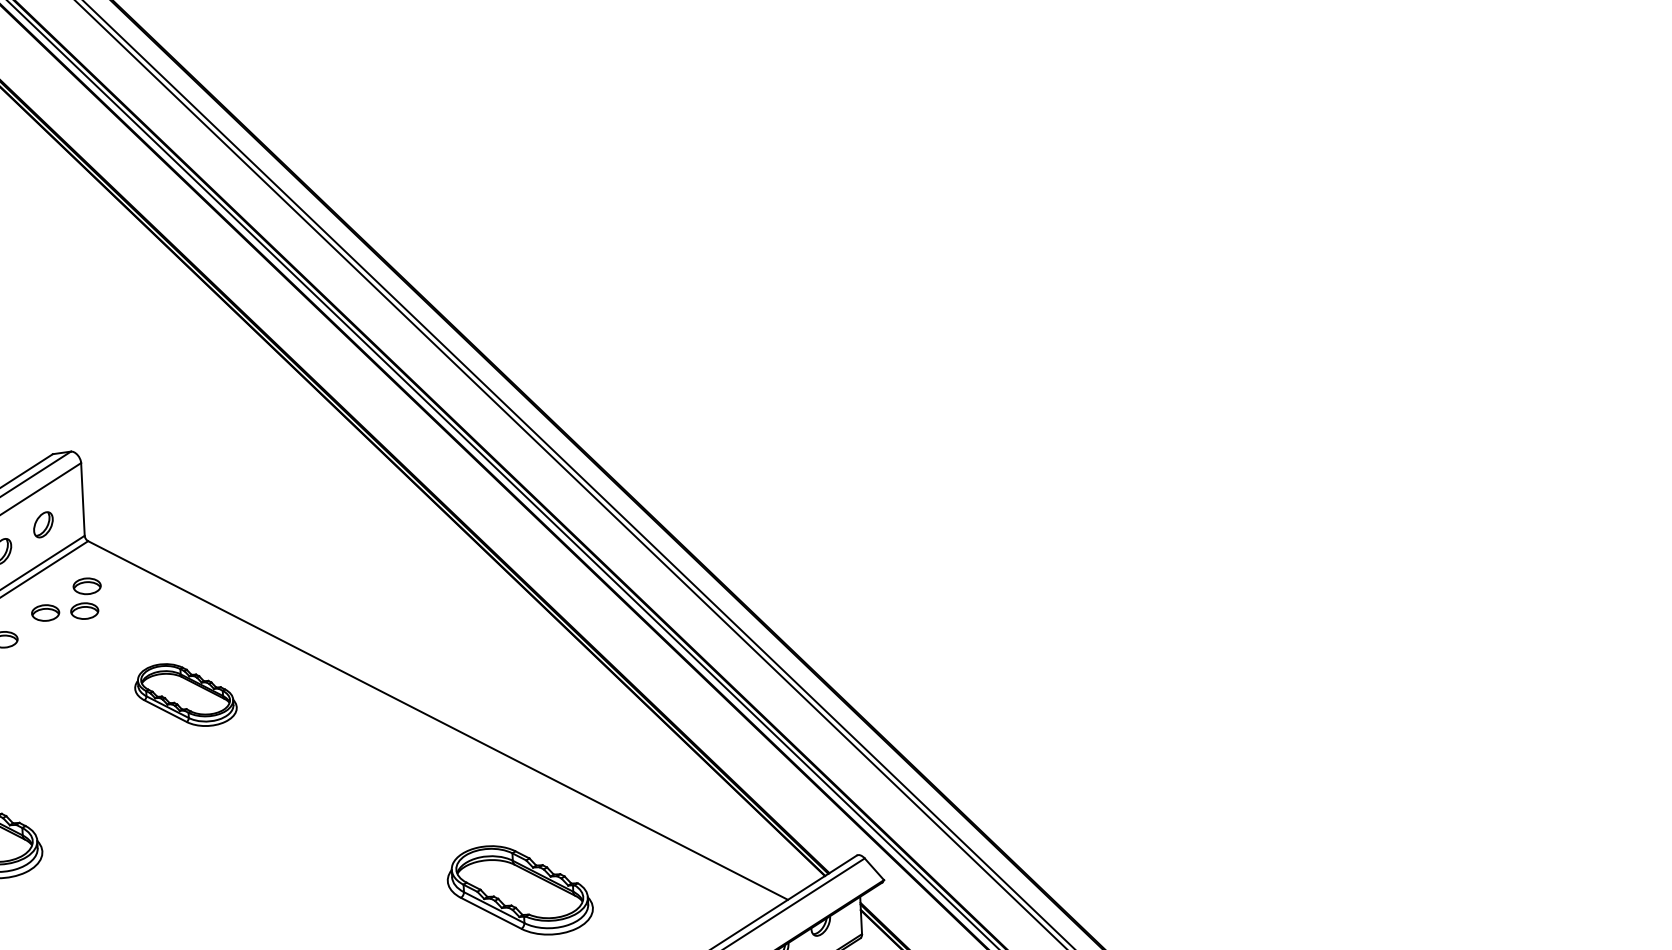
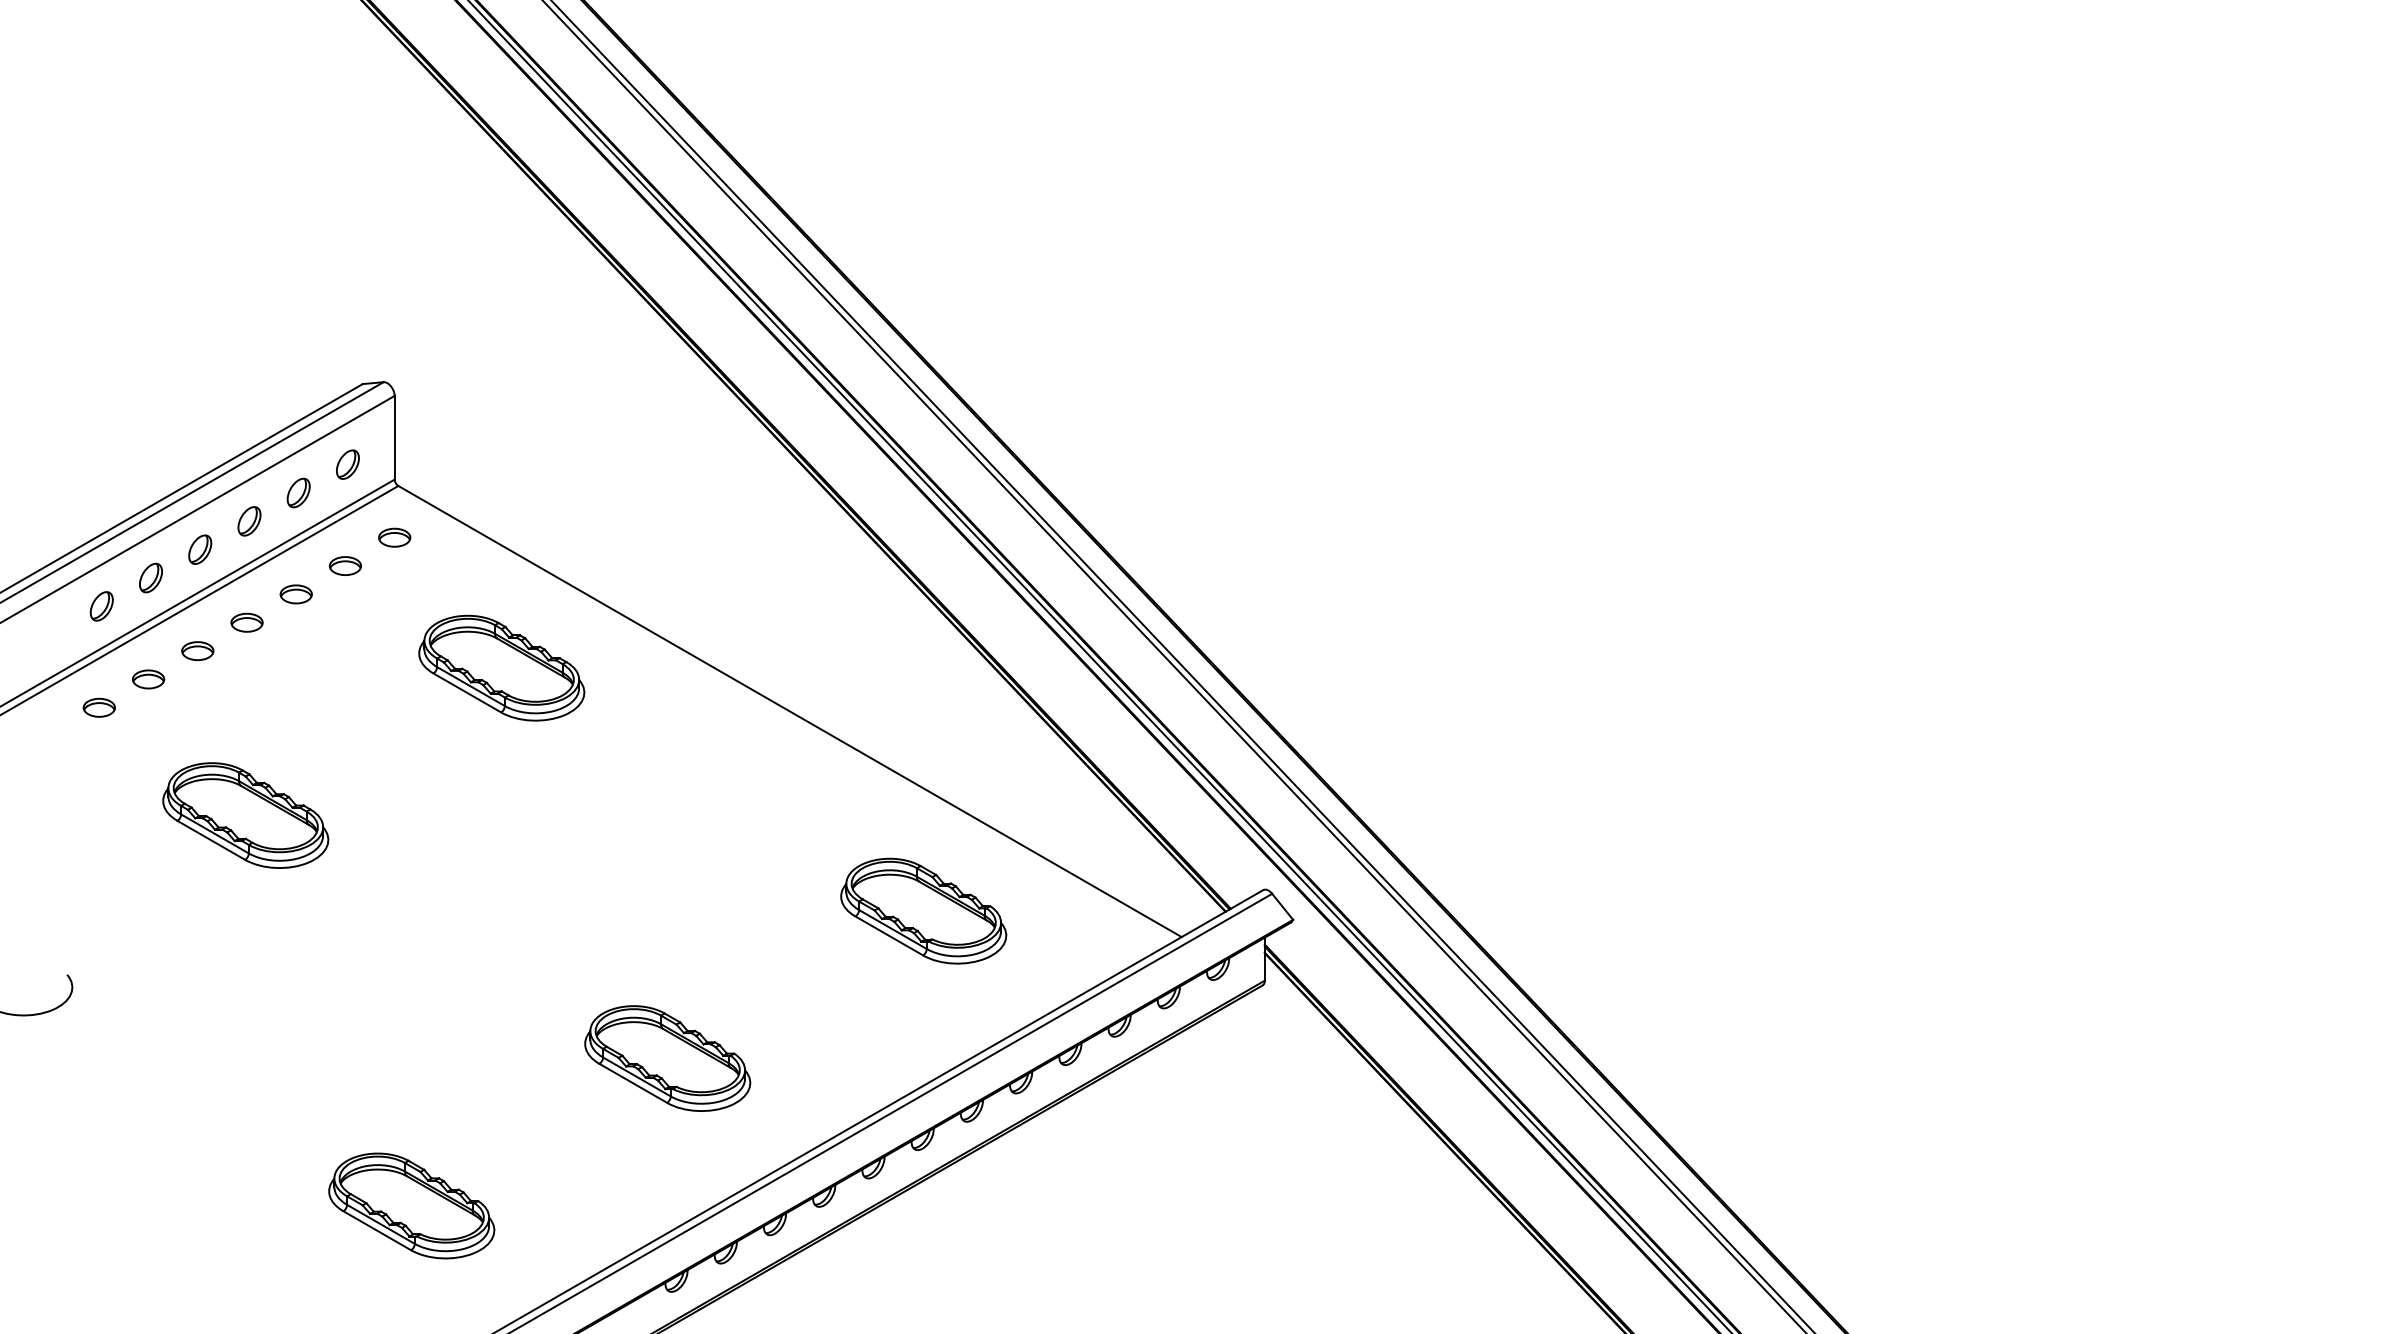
part: (83, 610) -> (389, 565), removed
part: (185, 694) -> (501, 667), size x1.43
part: (519, 889) -> (923, 910), moved

